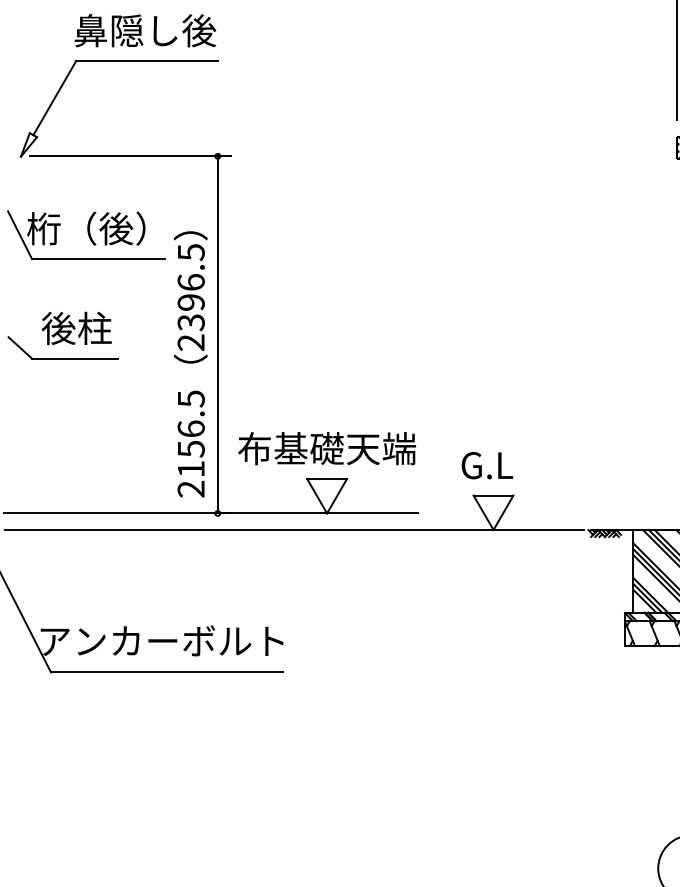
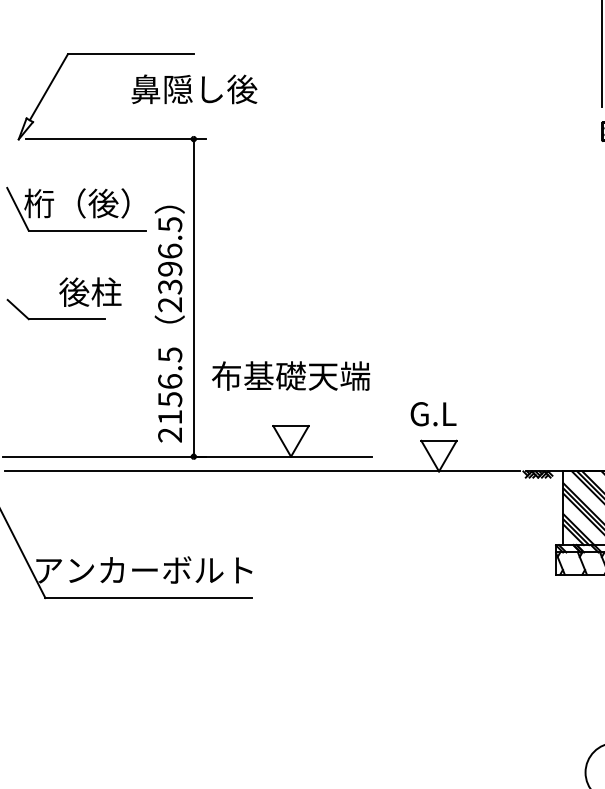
text: (145, 30) -> (194, 89), moved
text: (76, 327) -> (90, 291), moved
text: (327, 447) -> (291, 375), moved

